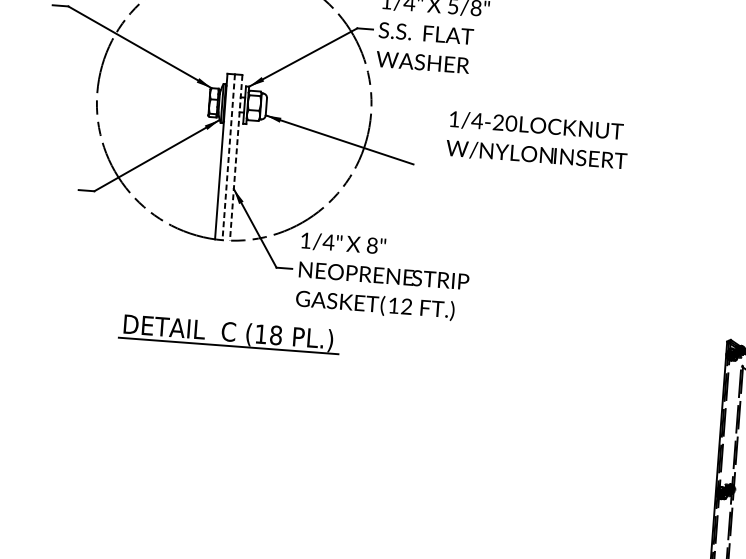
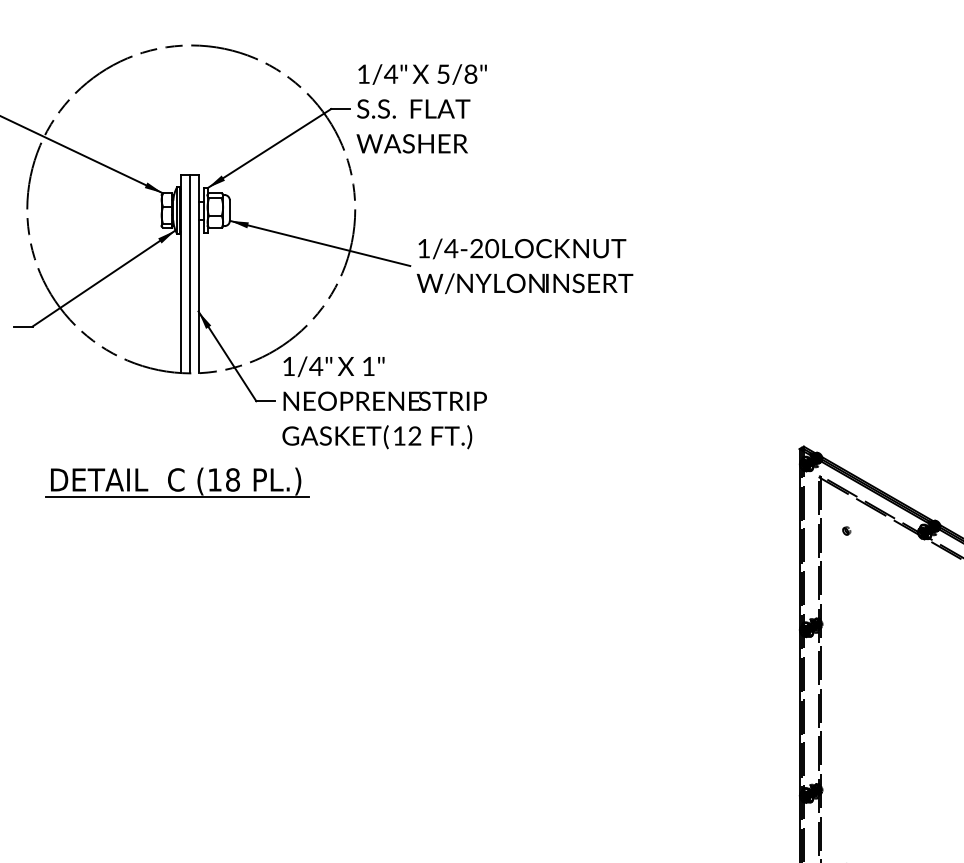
text: (537, 140) -> (524, 266), moved
line: (228, 157) -> (189, 274), dashed -> solid
line: (236, 158) -> (198, 274), dashed -> solid
text: (372, 245) -> (368, 366), 8" -> 1"
part: (224, 334) -> (171, 483), moved

